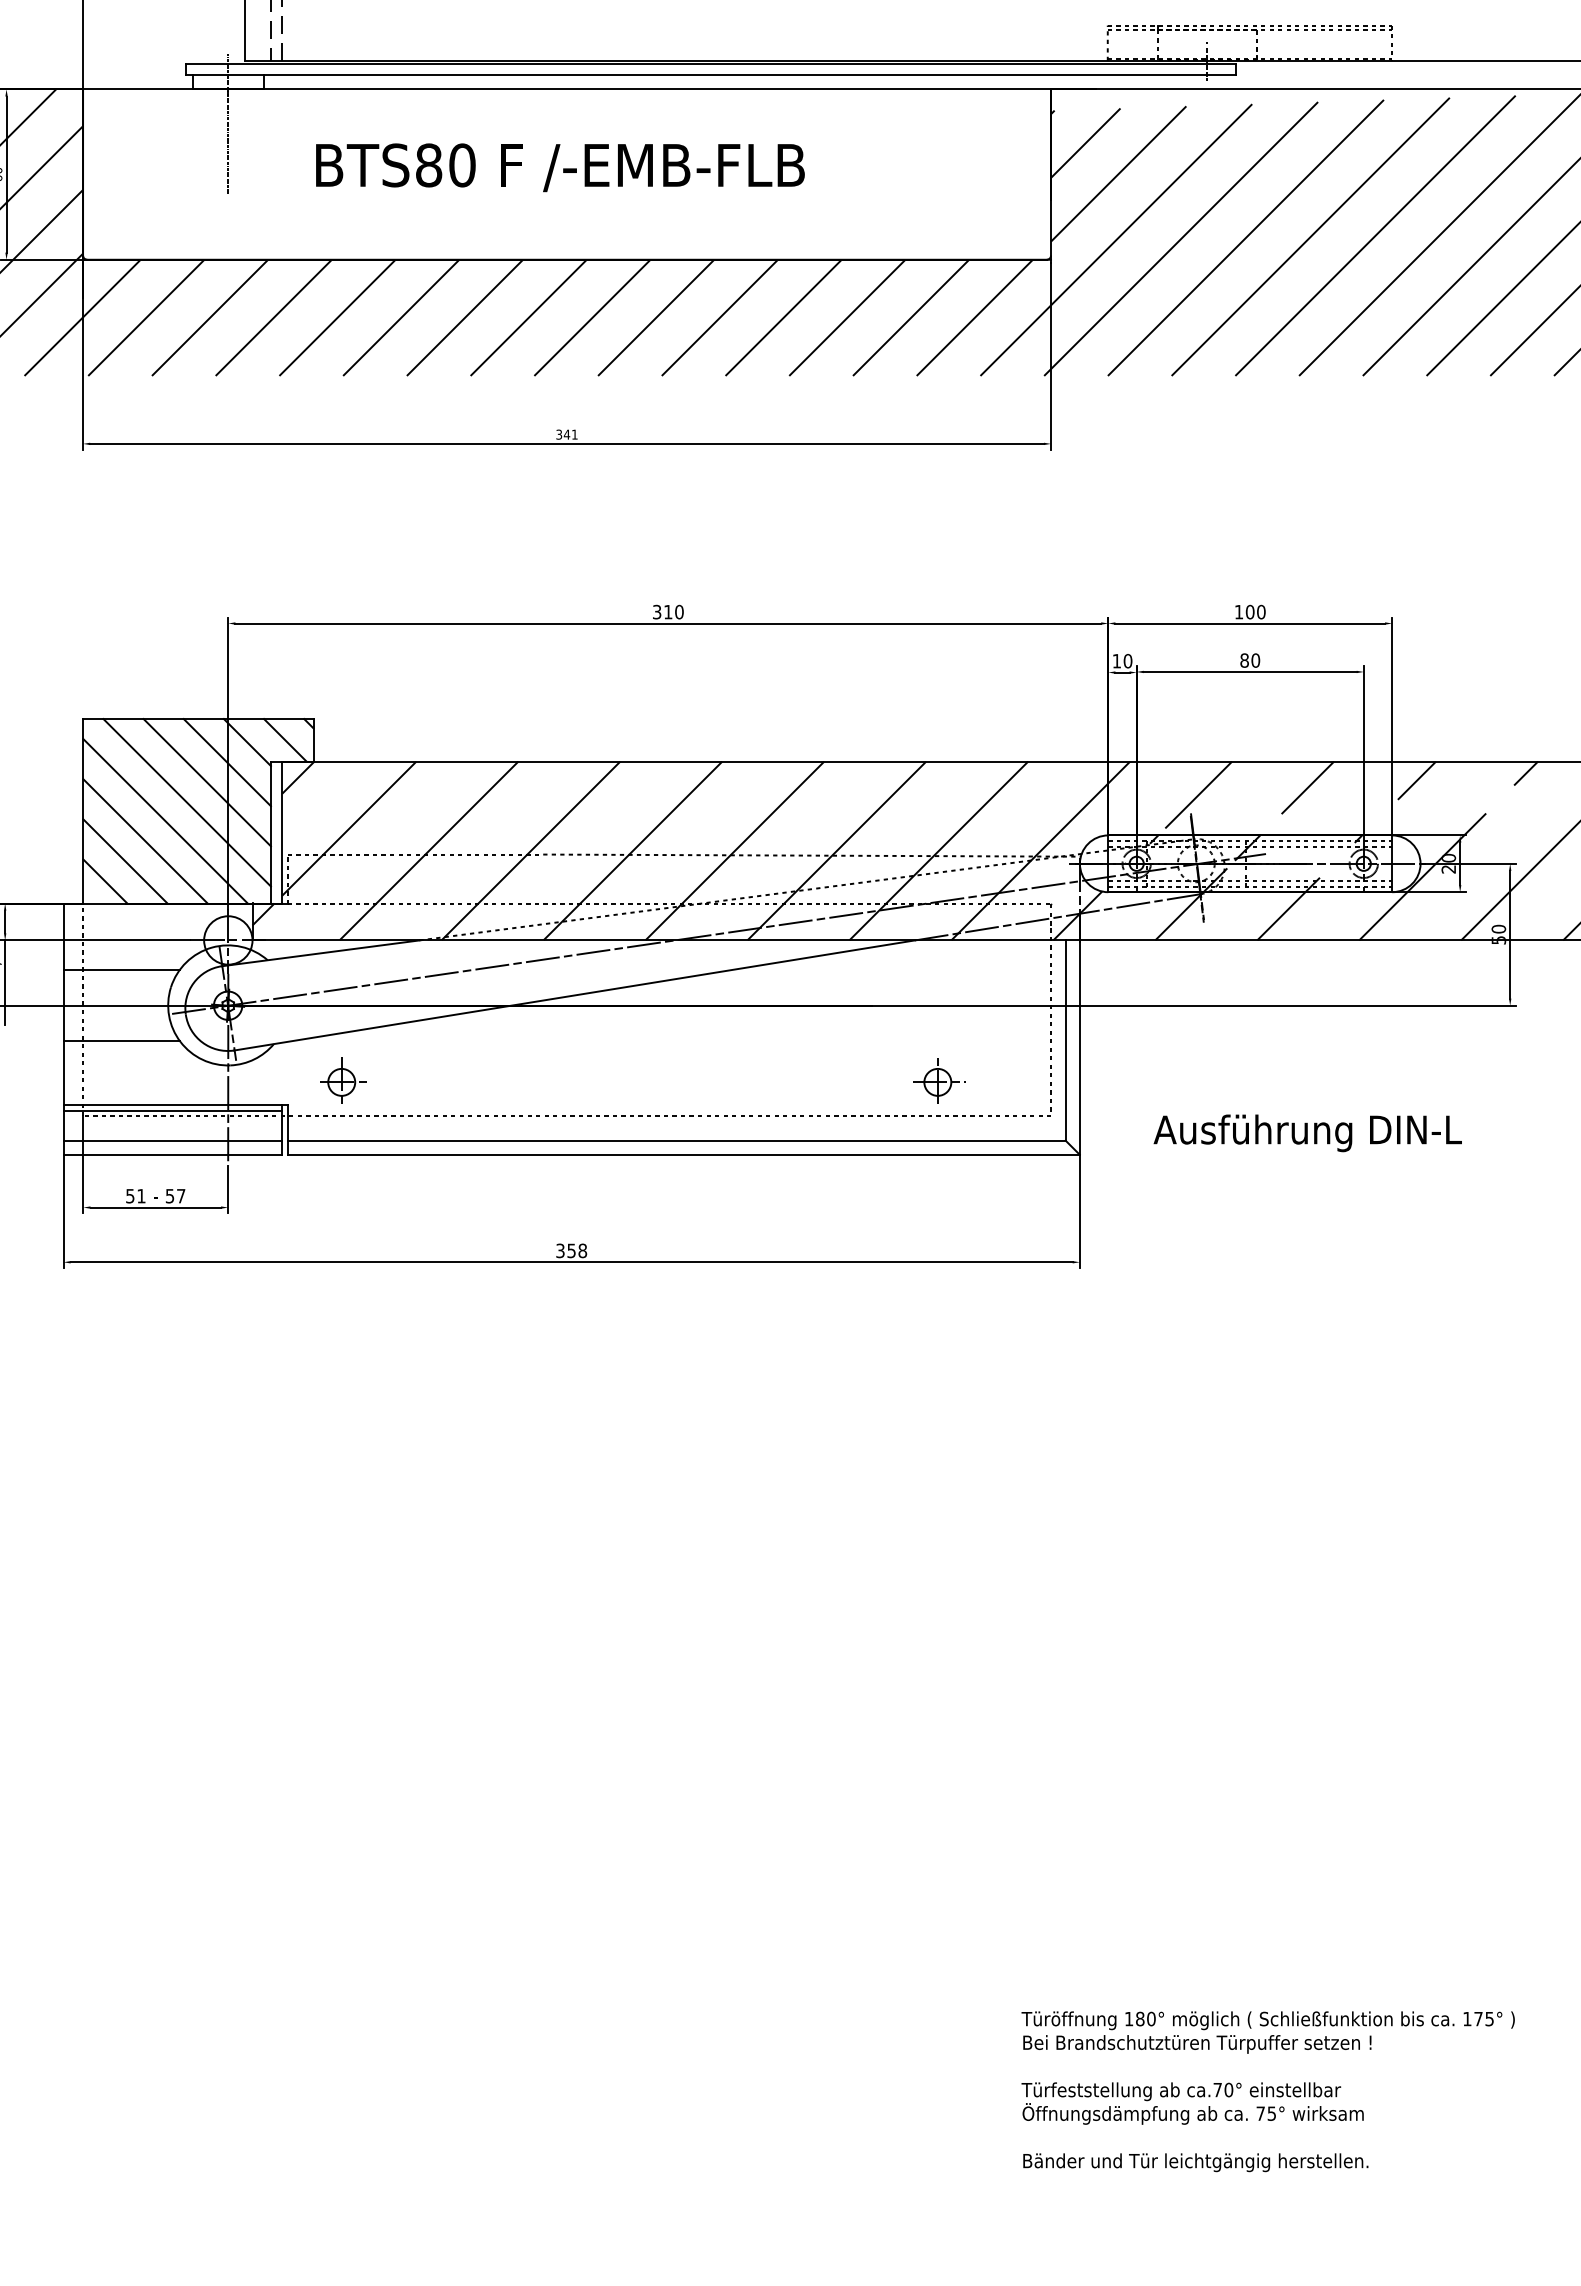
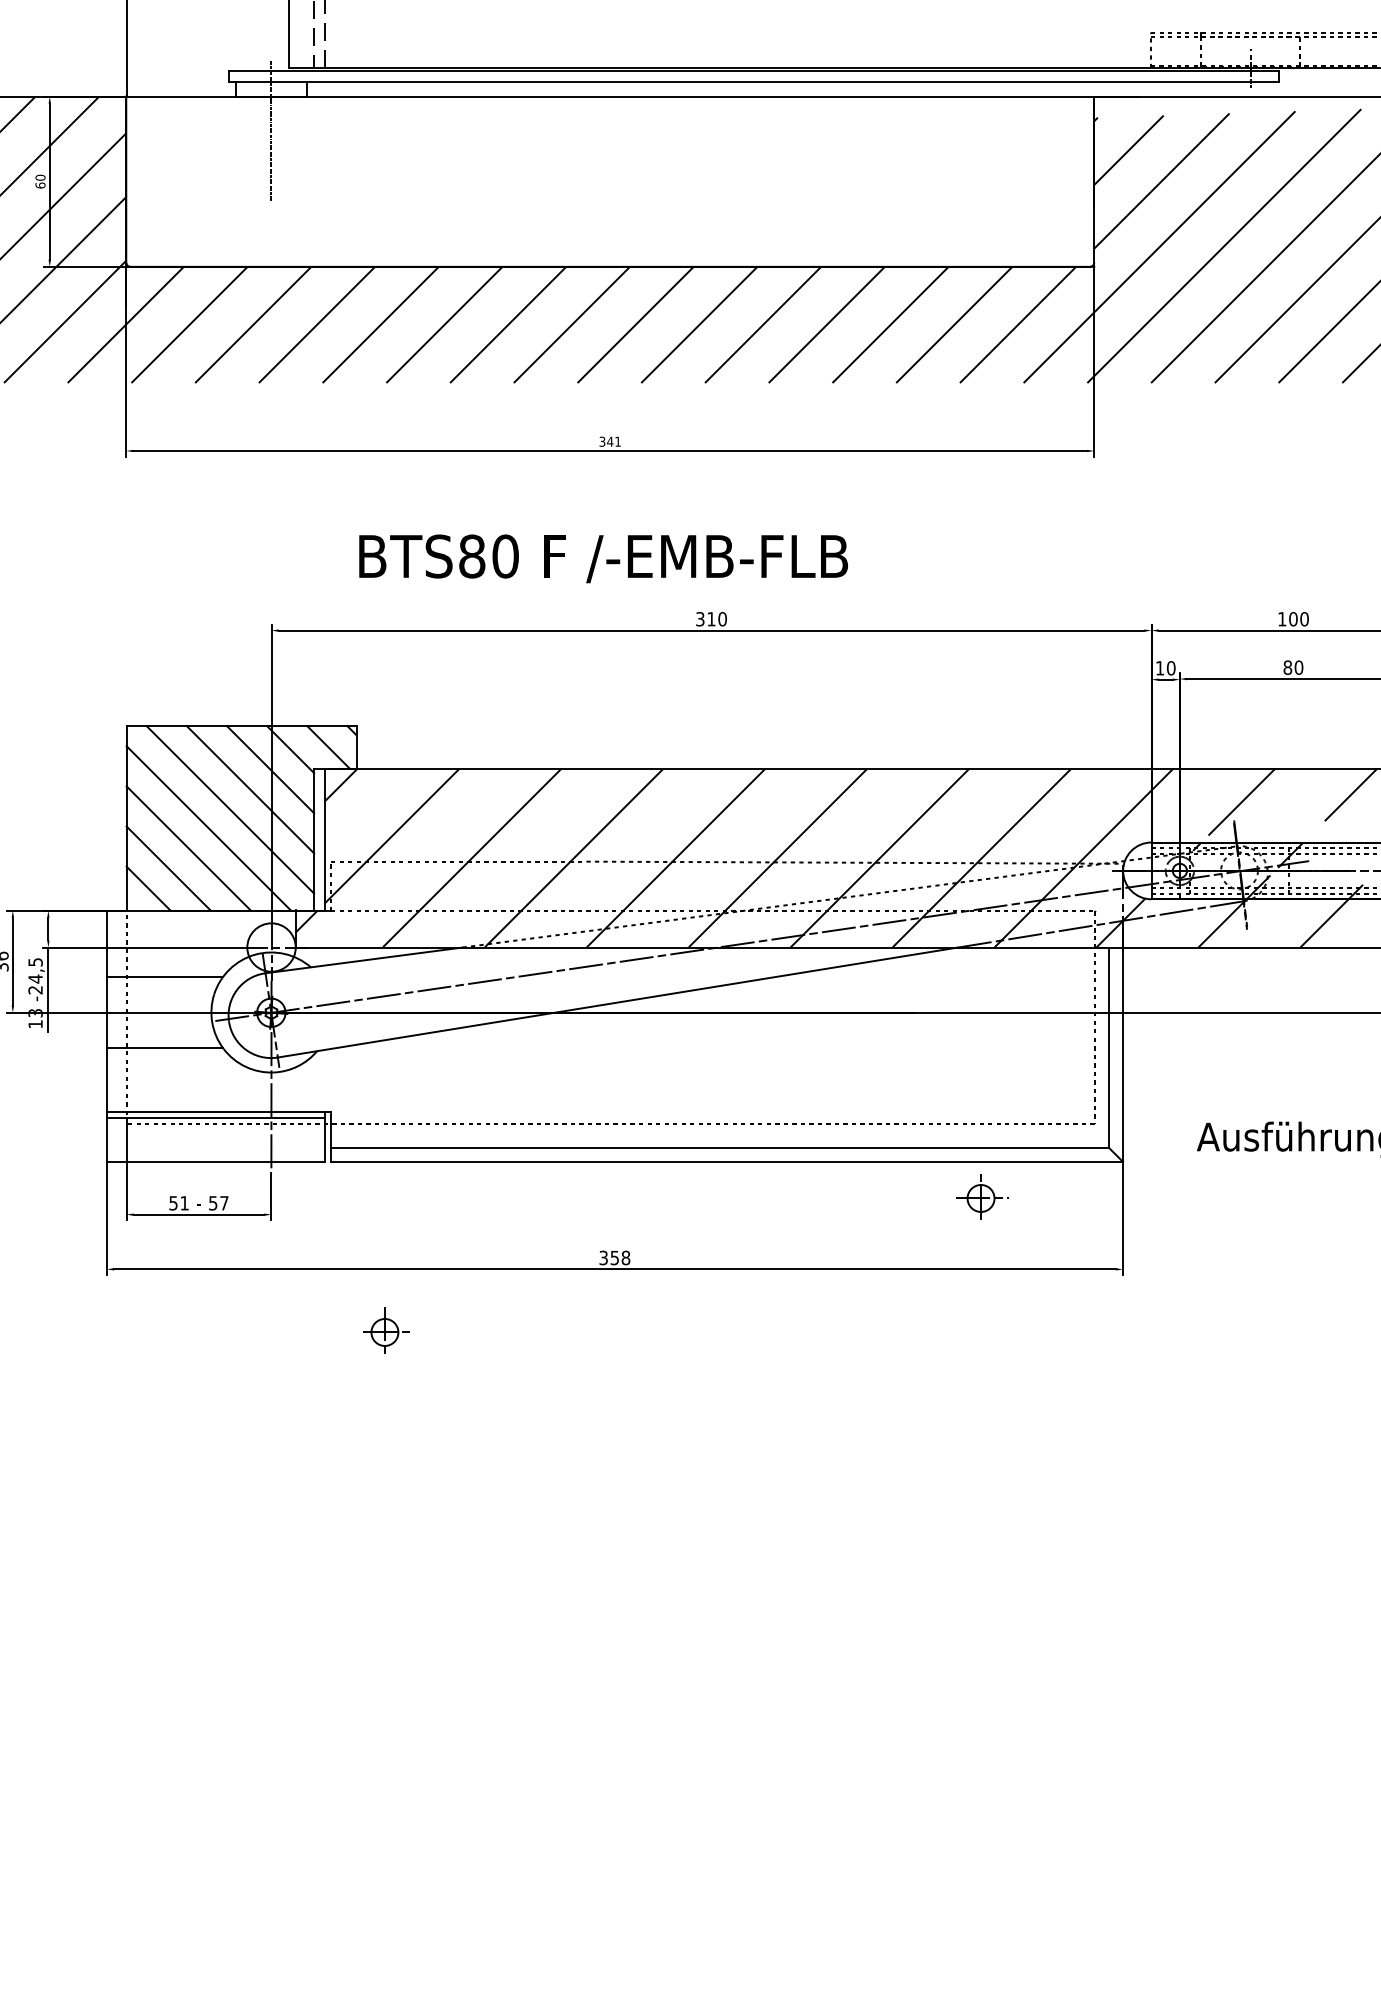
text: (560, 167) -> (603, 558), moved
part: (343, 1080) -> (386, 1330), moved
part: (939, 1080) -> (982, 1196), moved
line: (172, 1140) -> (215, 1147), removed

